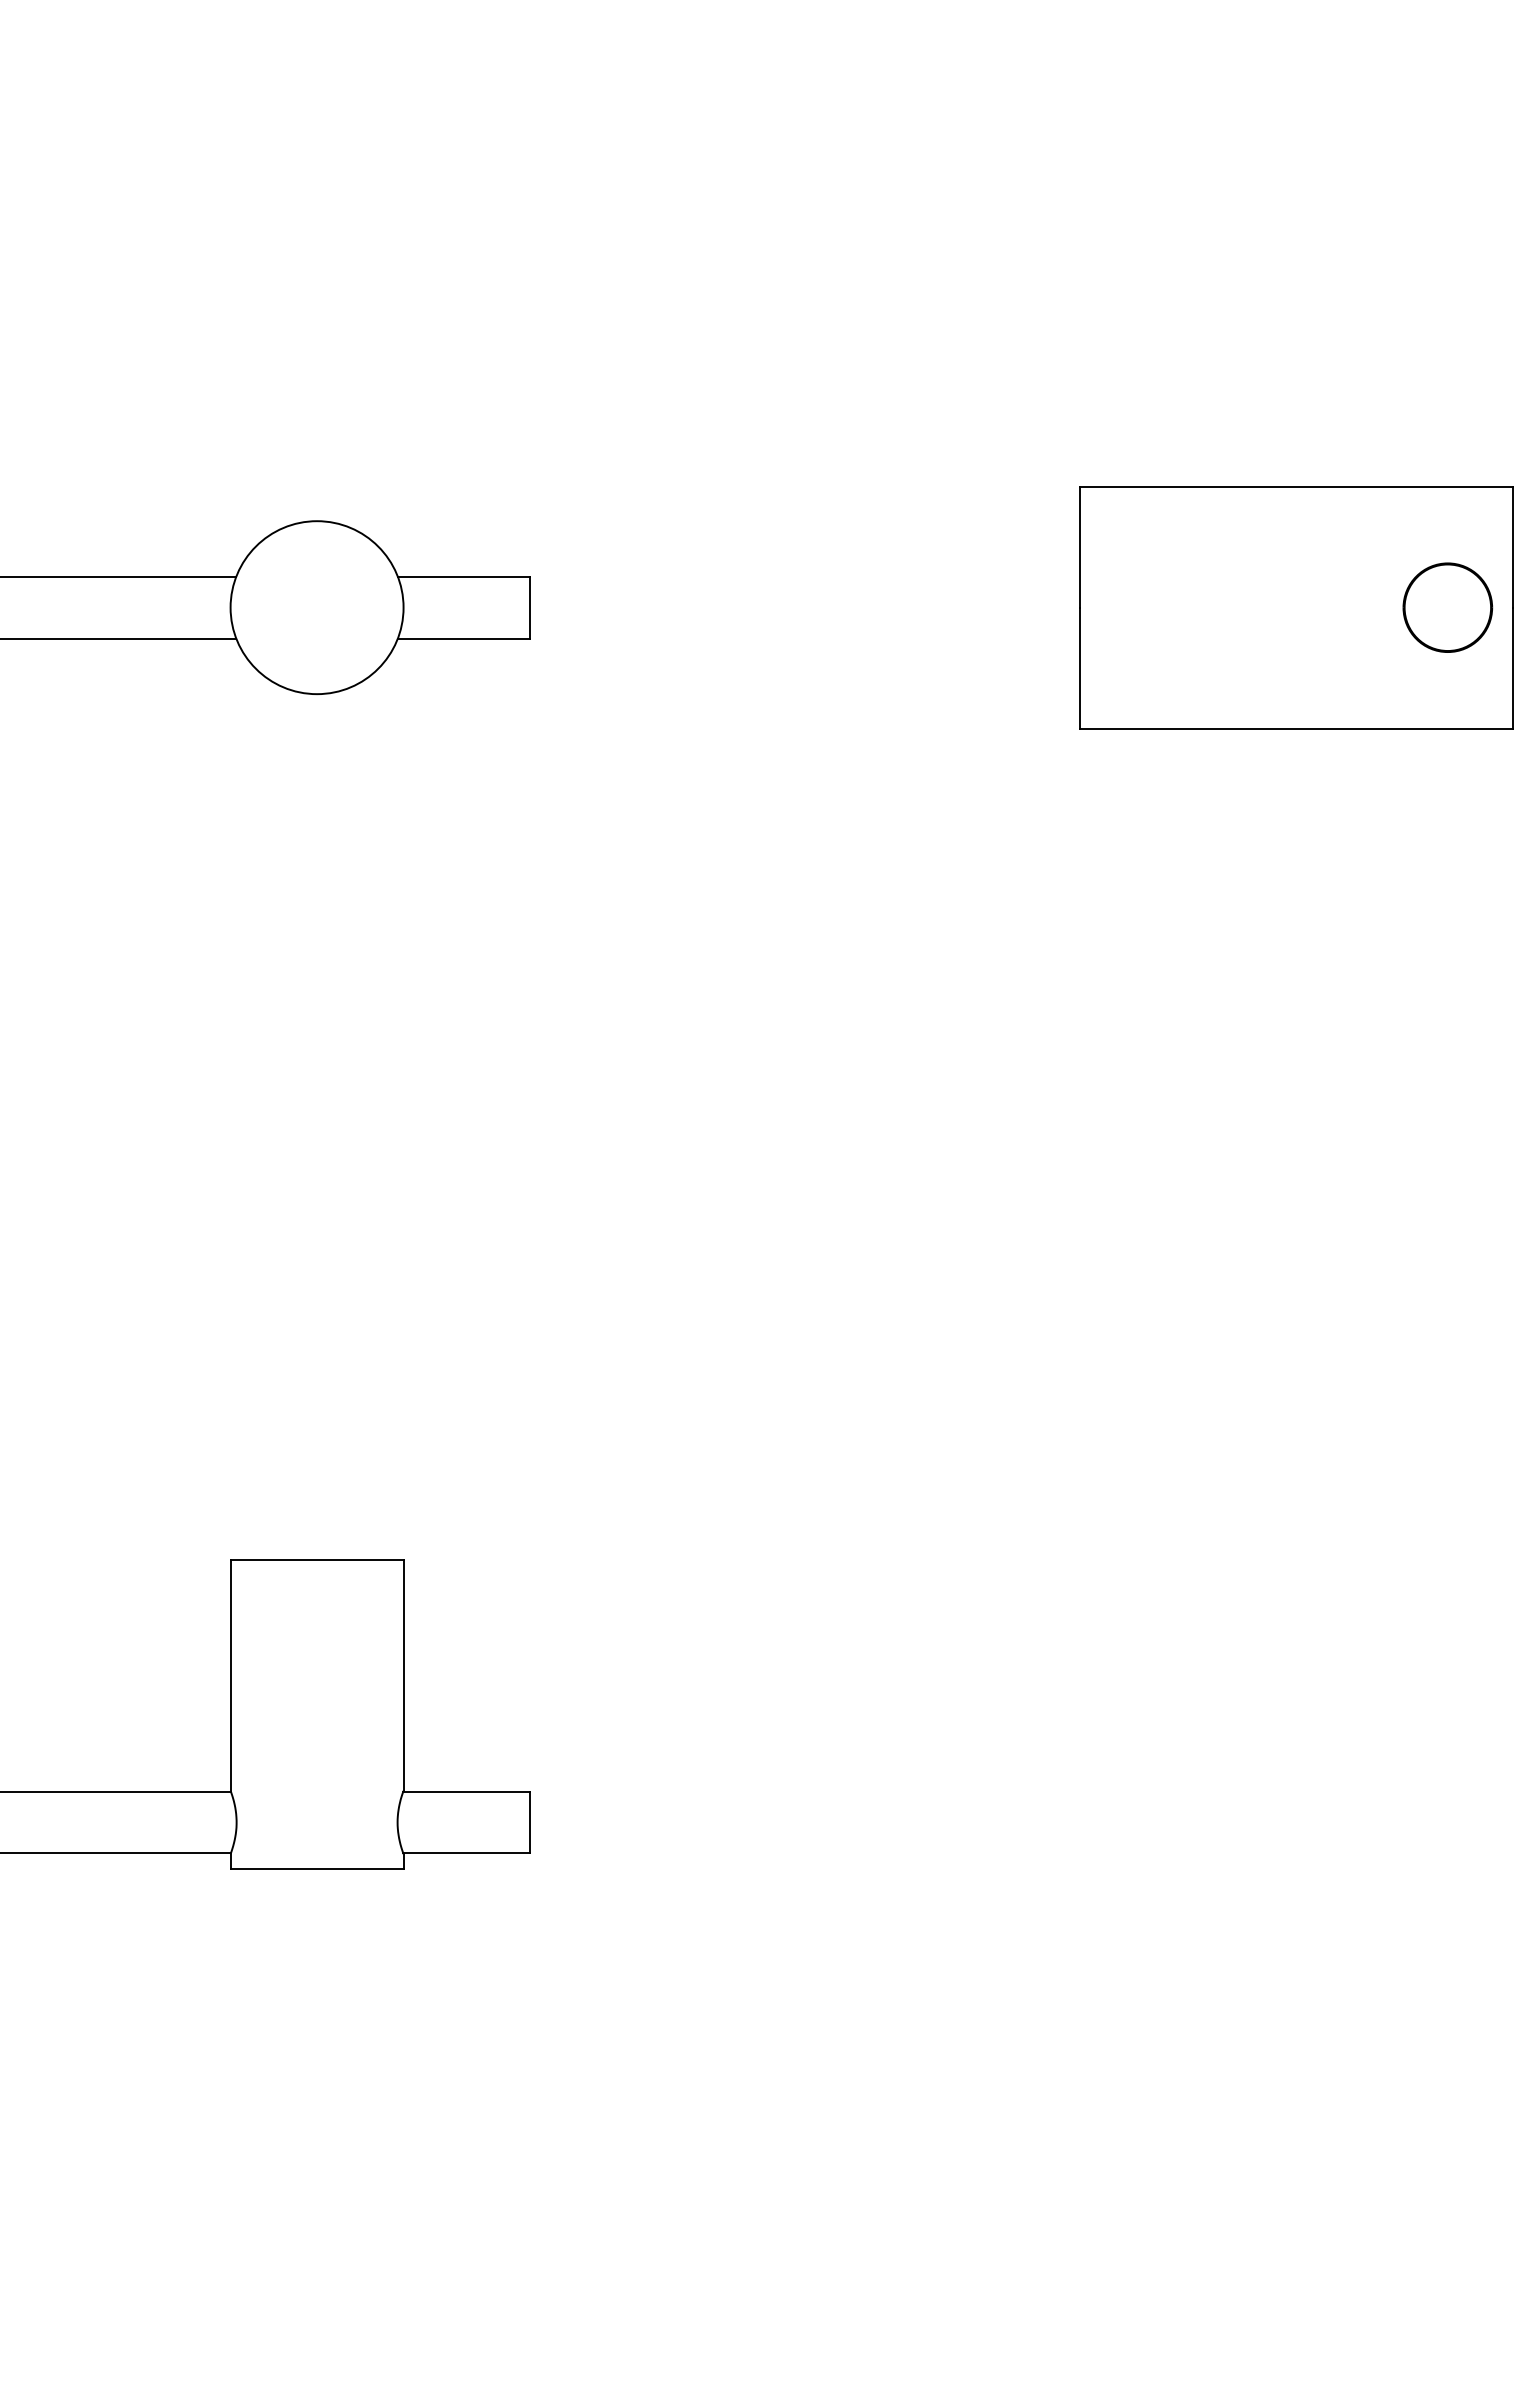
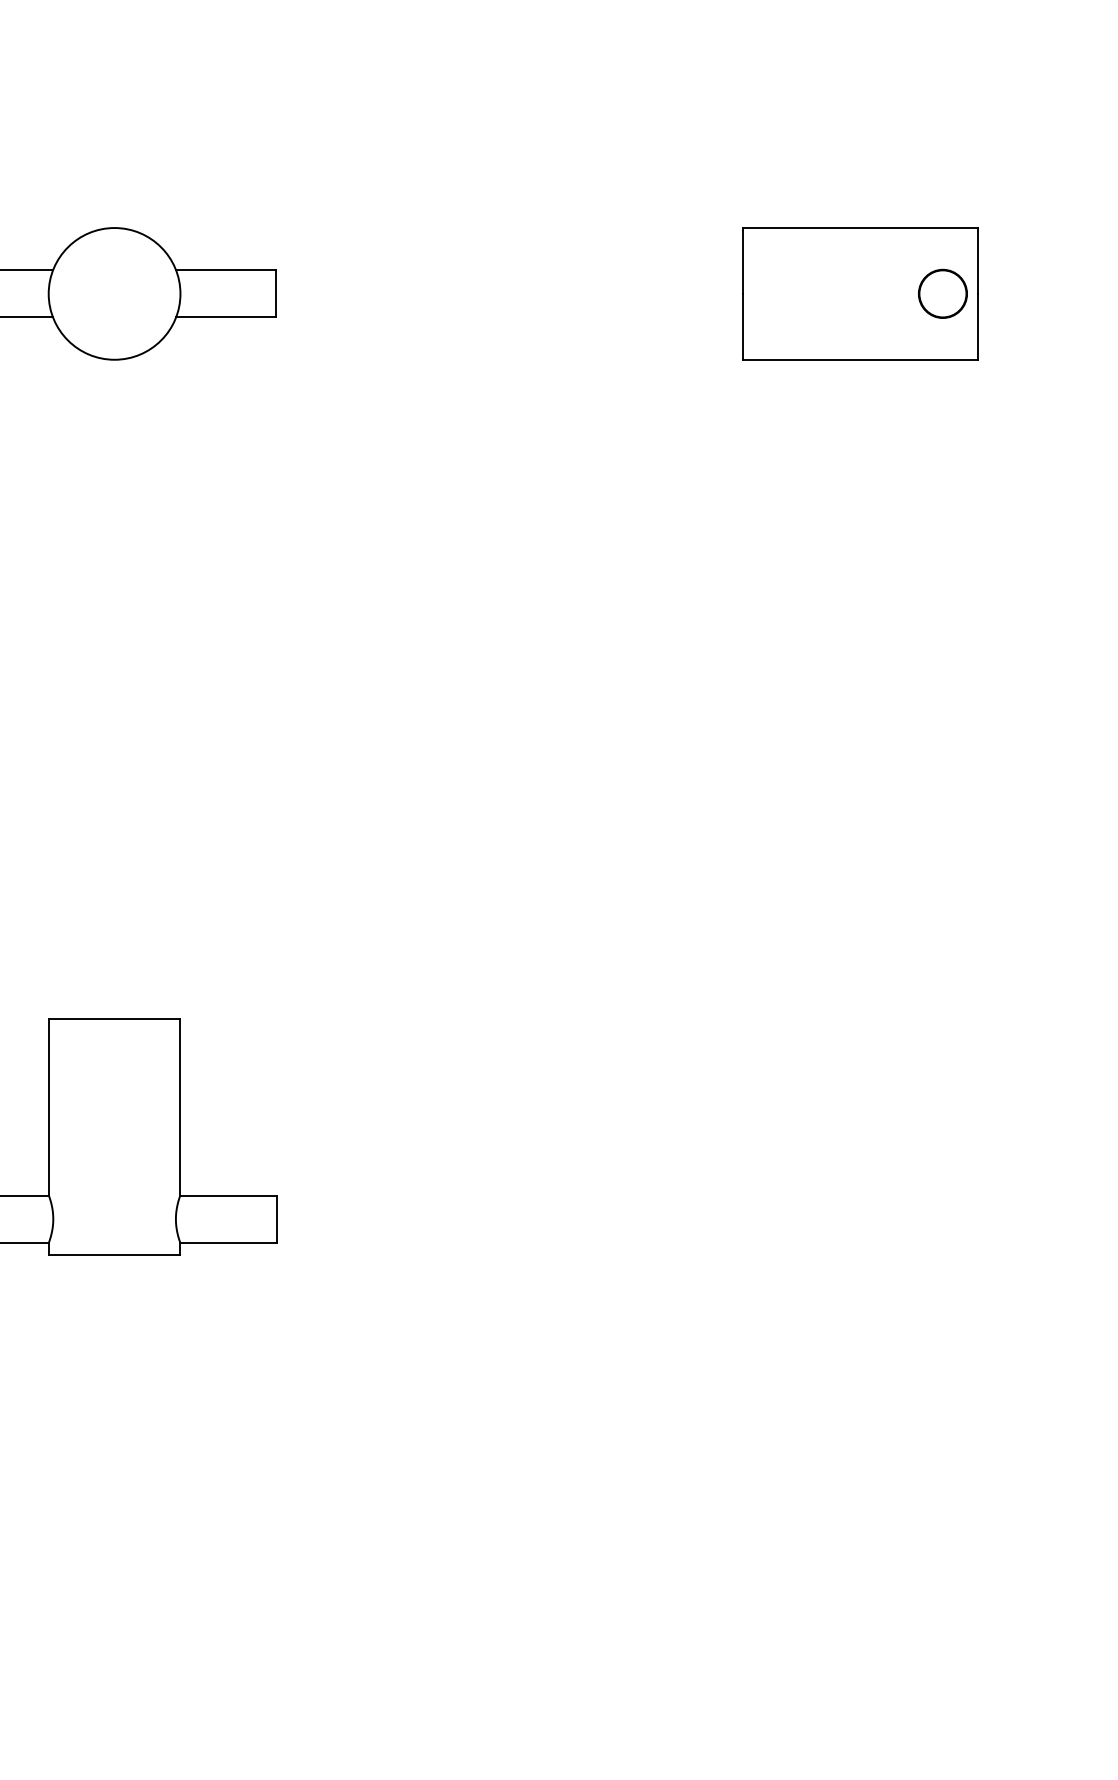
part: (1296, 607) -> (860, 293), size x0.71

